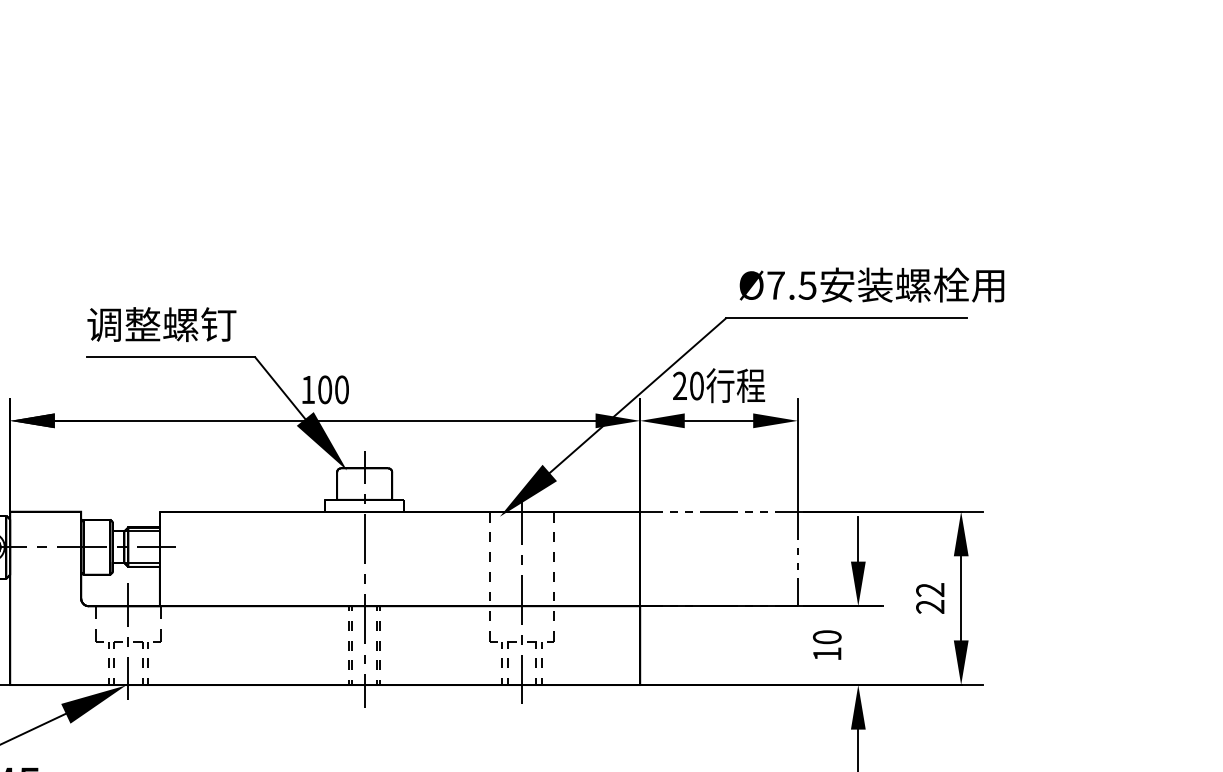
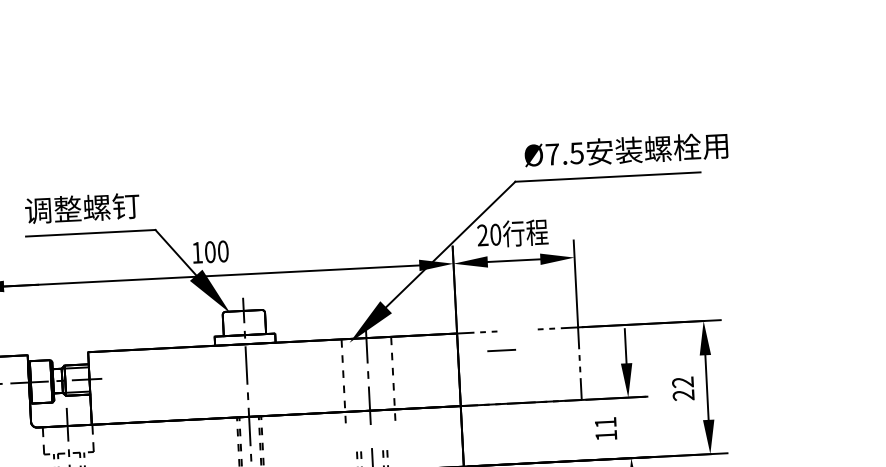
line: (718, 511) -> (501, 350), moved
text: (826, 637) -> (605, 422), 10 -> 11
part: (521, 639) -> (370, 436), removed

